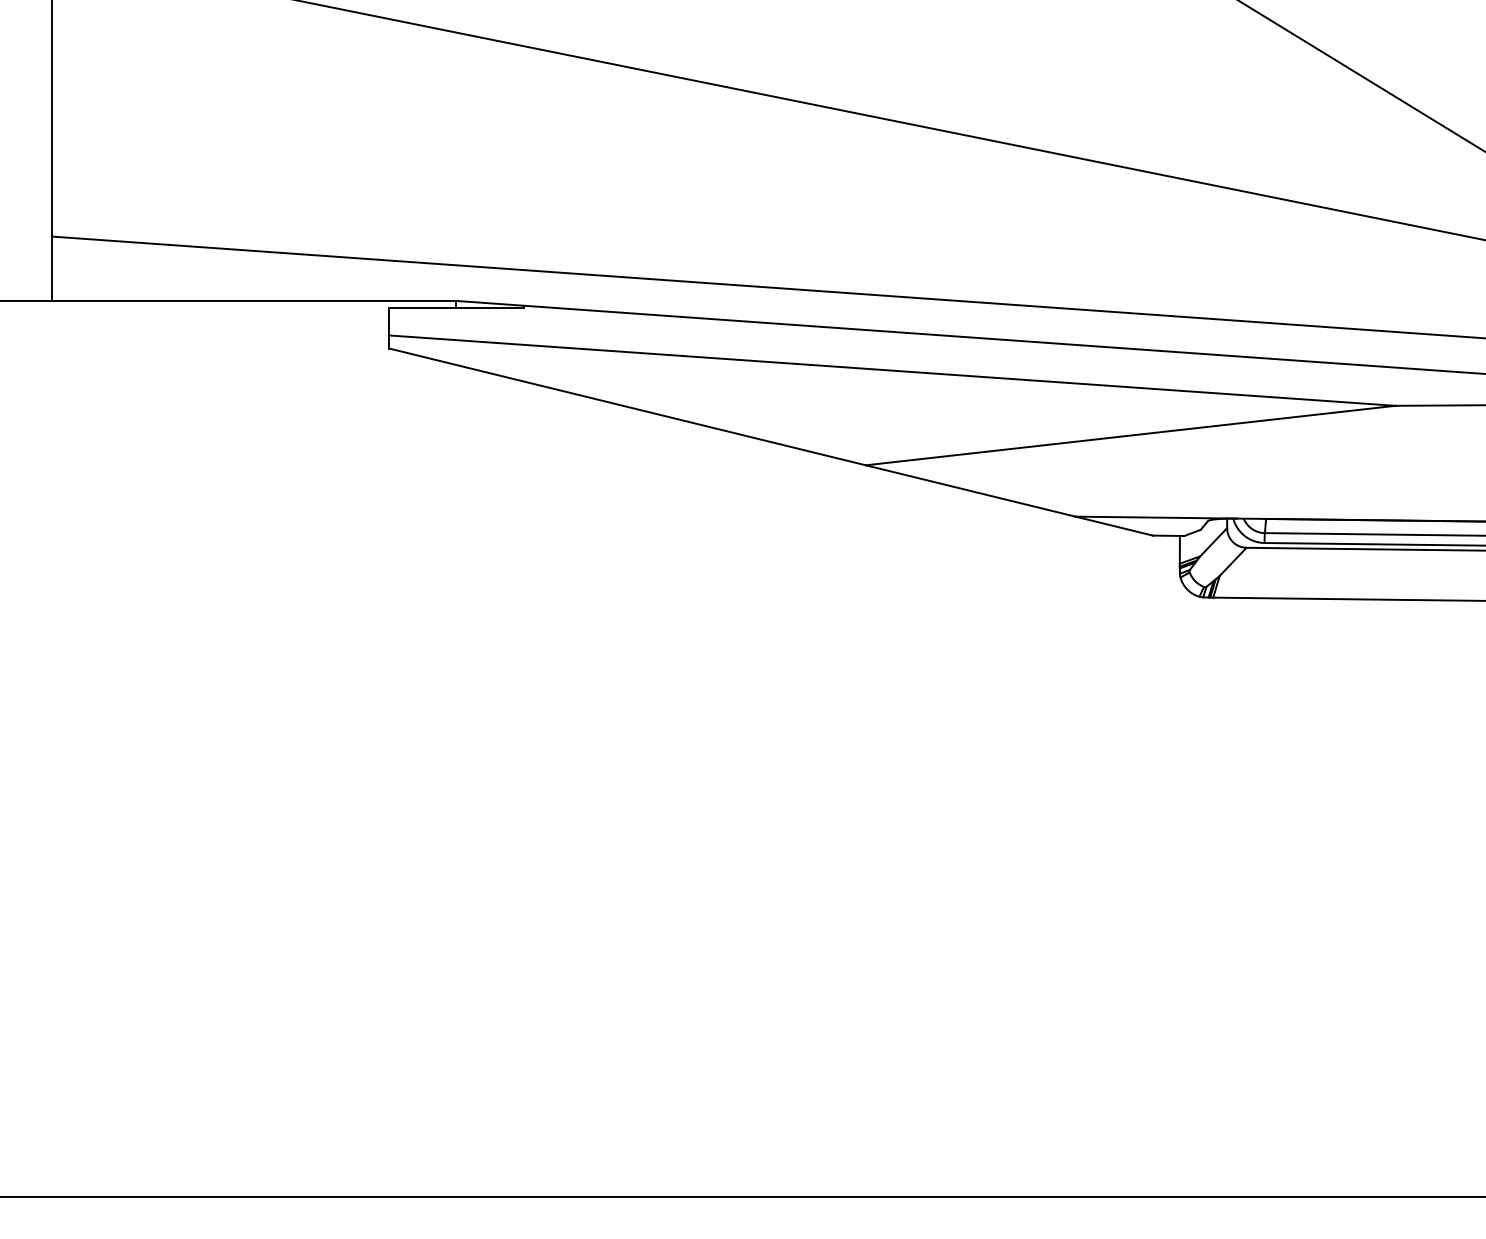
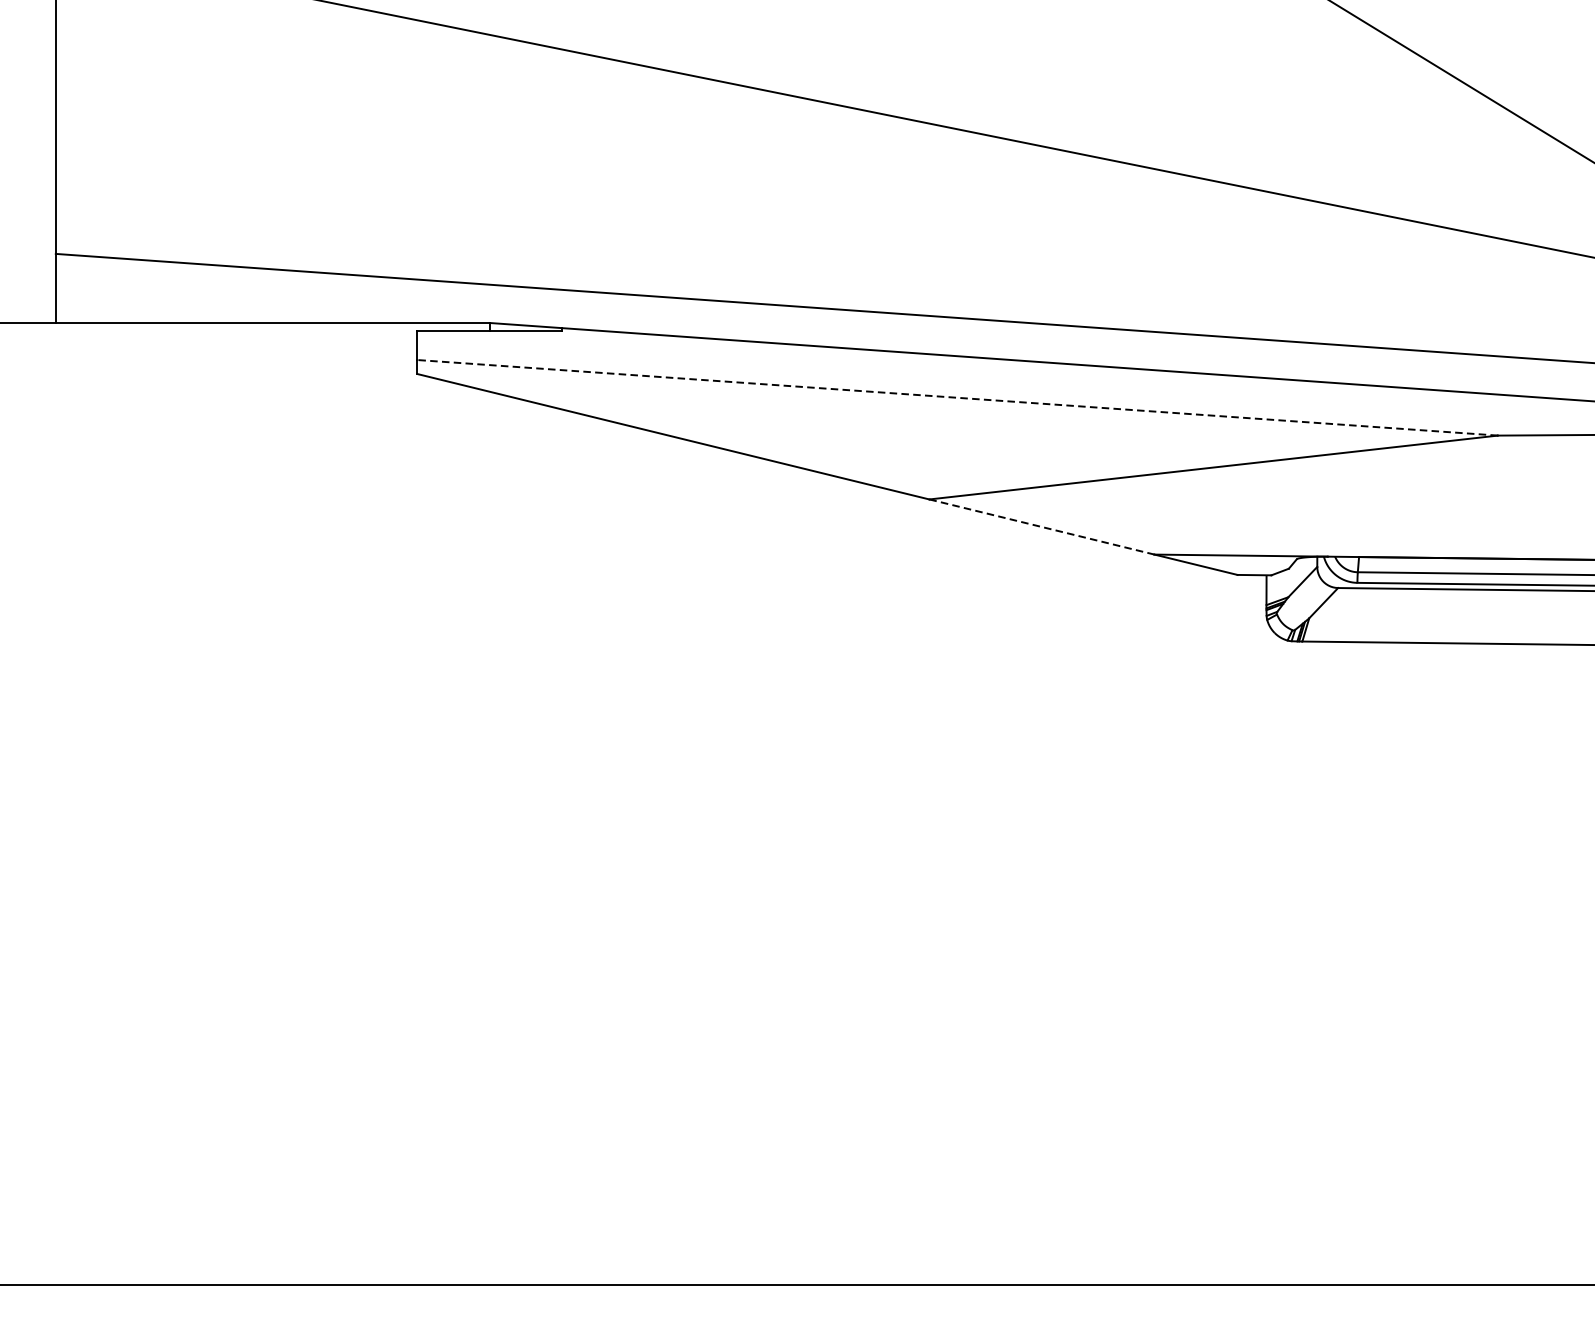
line: (891, 370) -> (956, 397), solid -> dashed
line: (970, 490) -> (1041, 526), solid -> dashed

